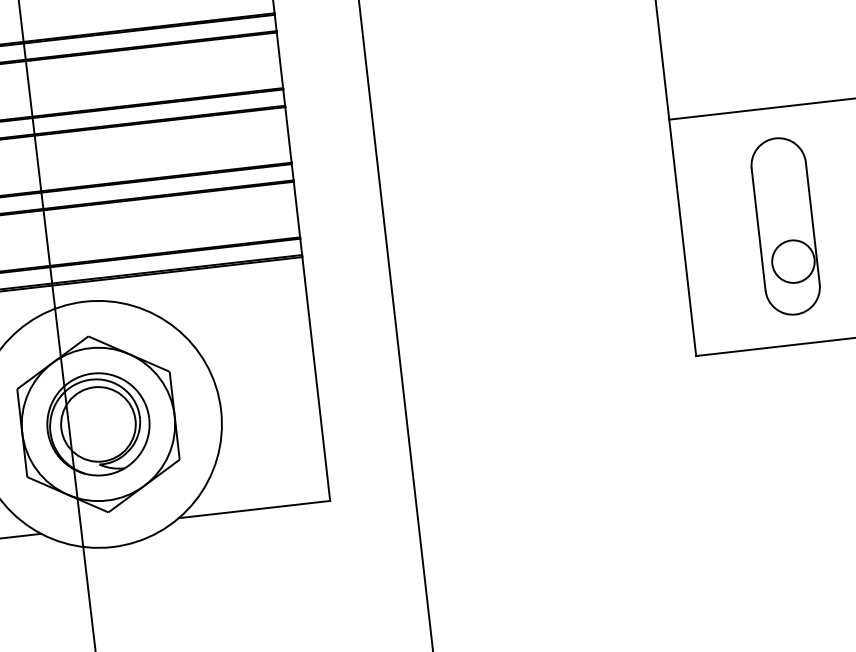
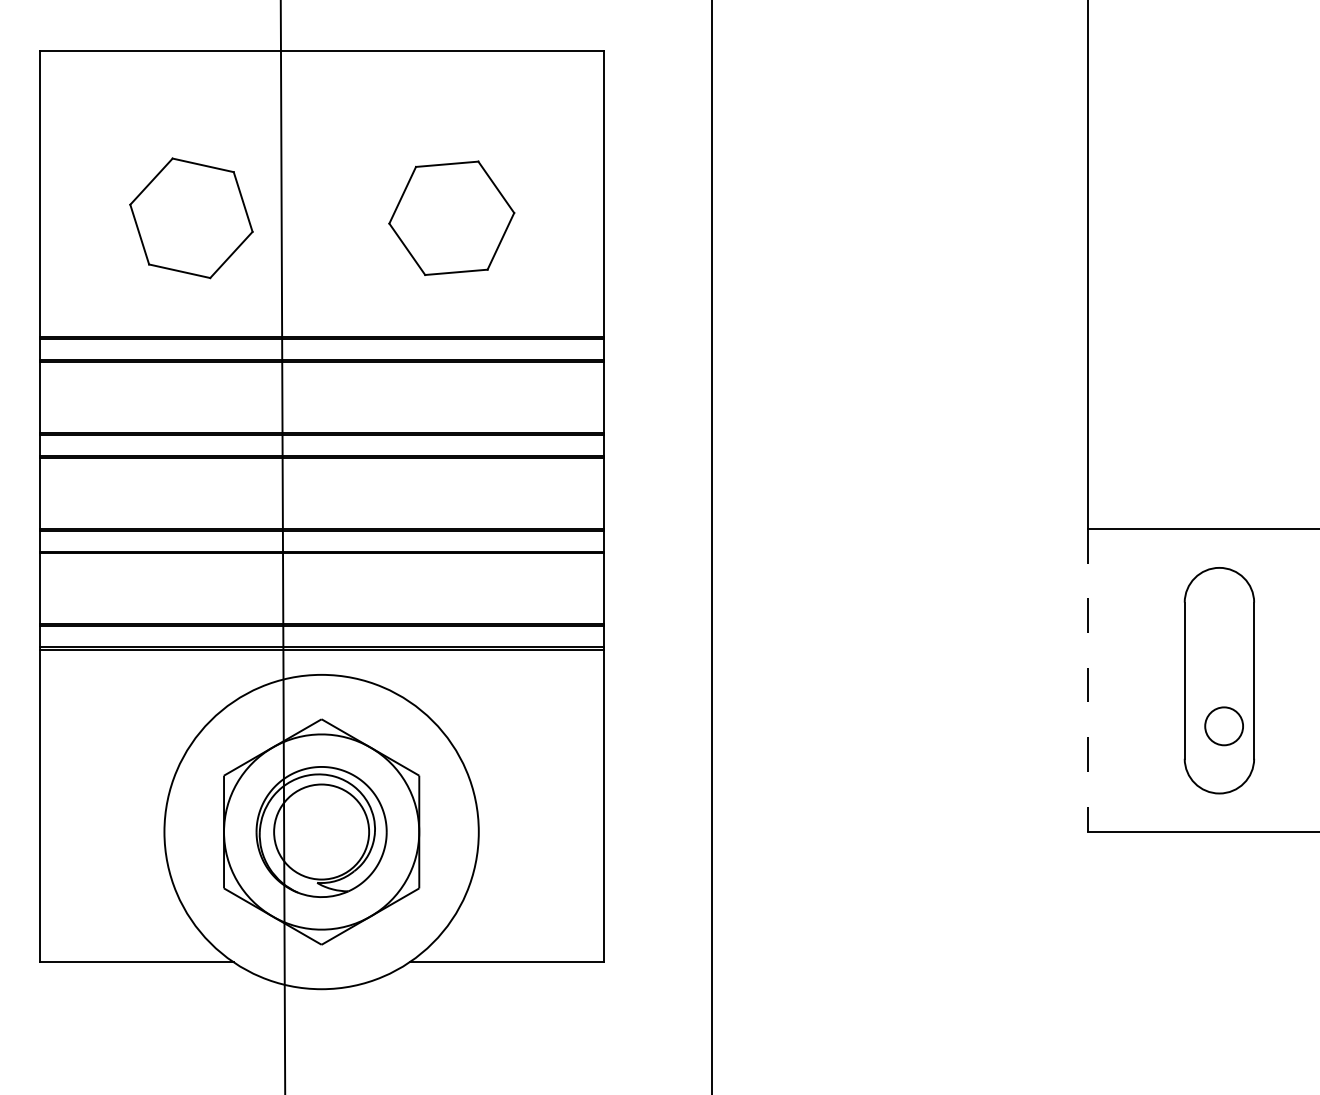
line: (682, 238) -> (1087, 680), solid -> dashed
circle: (793, 261) -> (1224, 726), size x0.7

